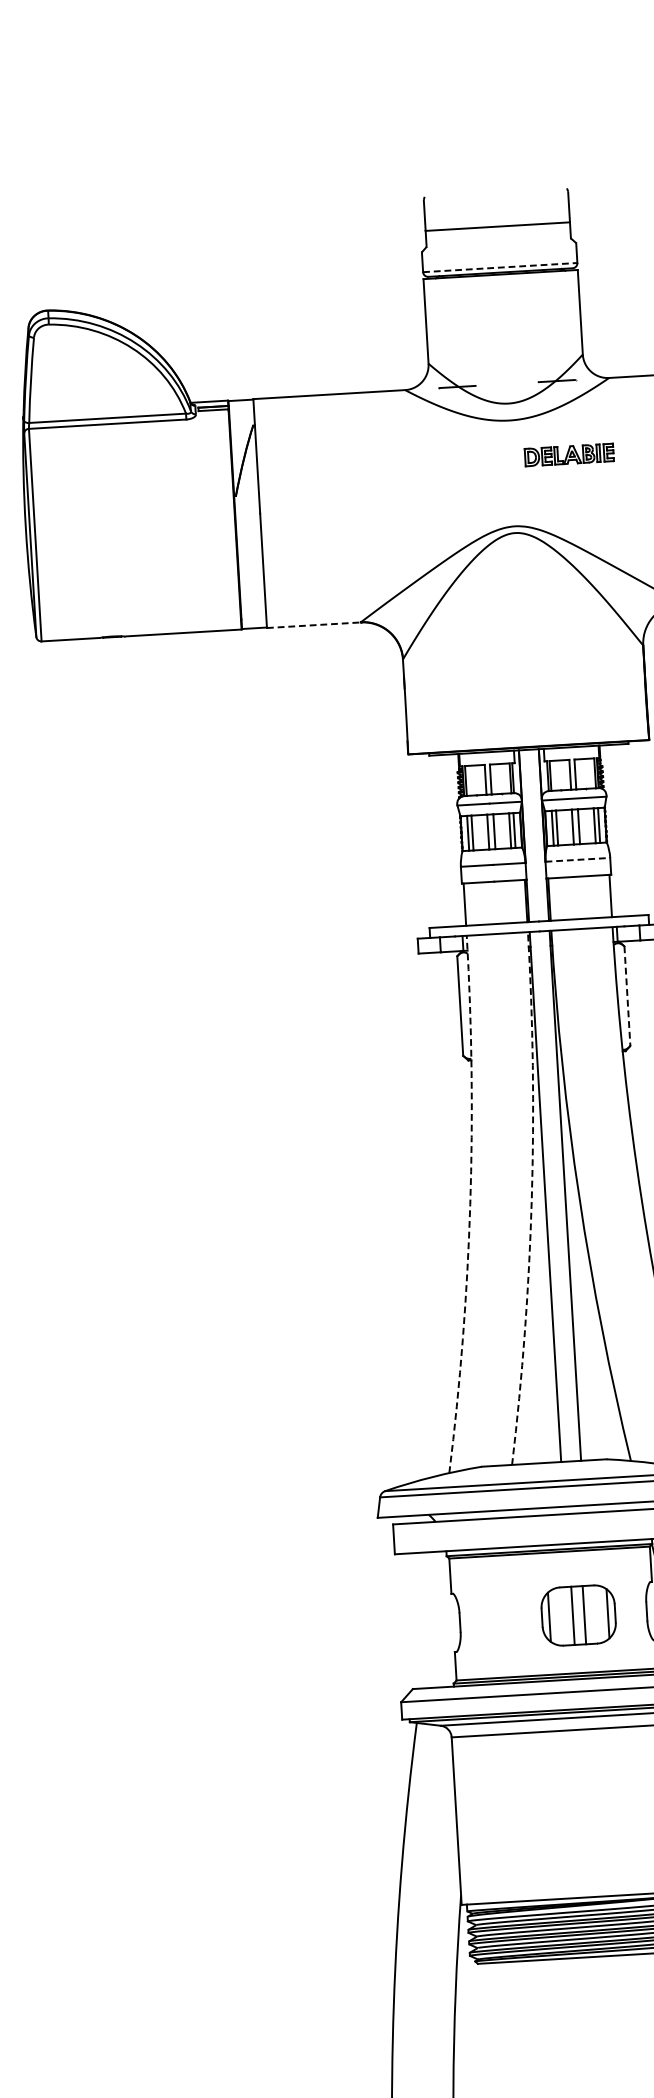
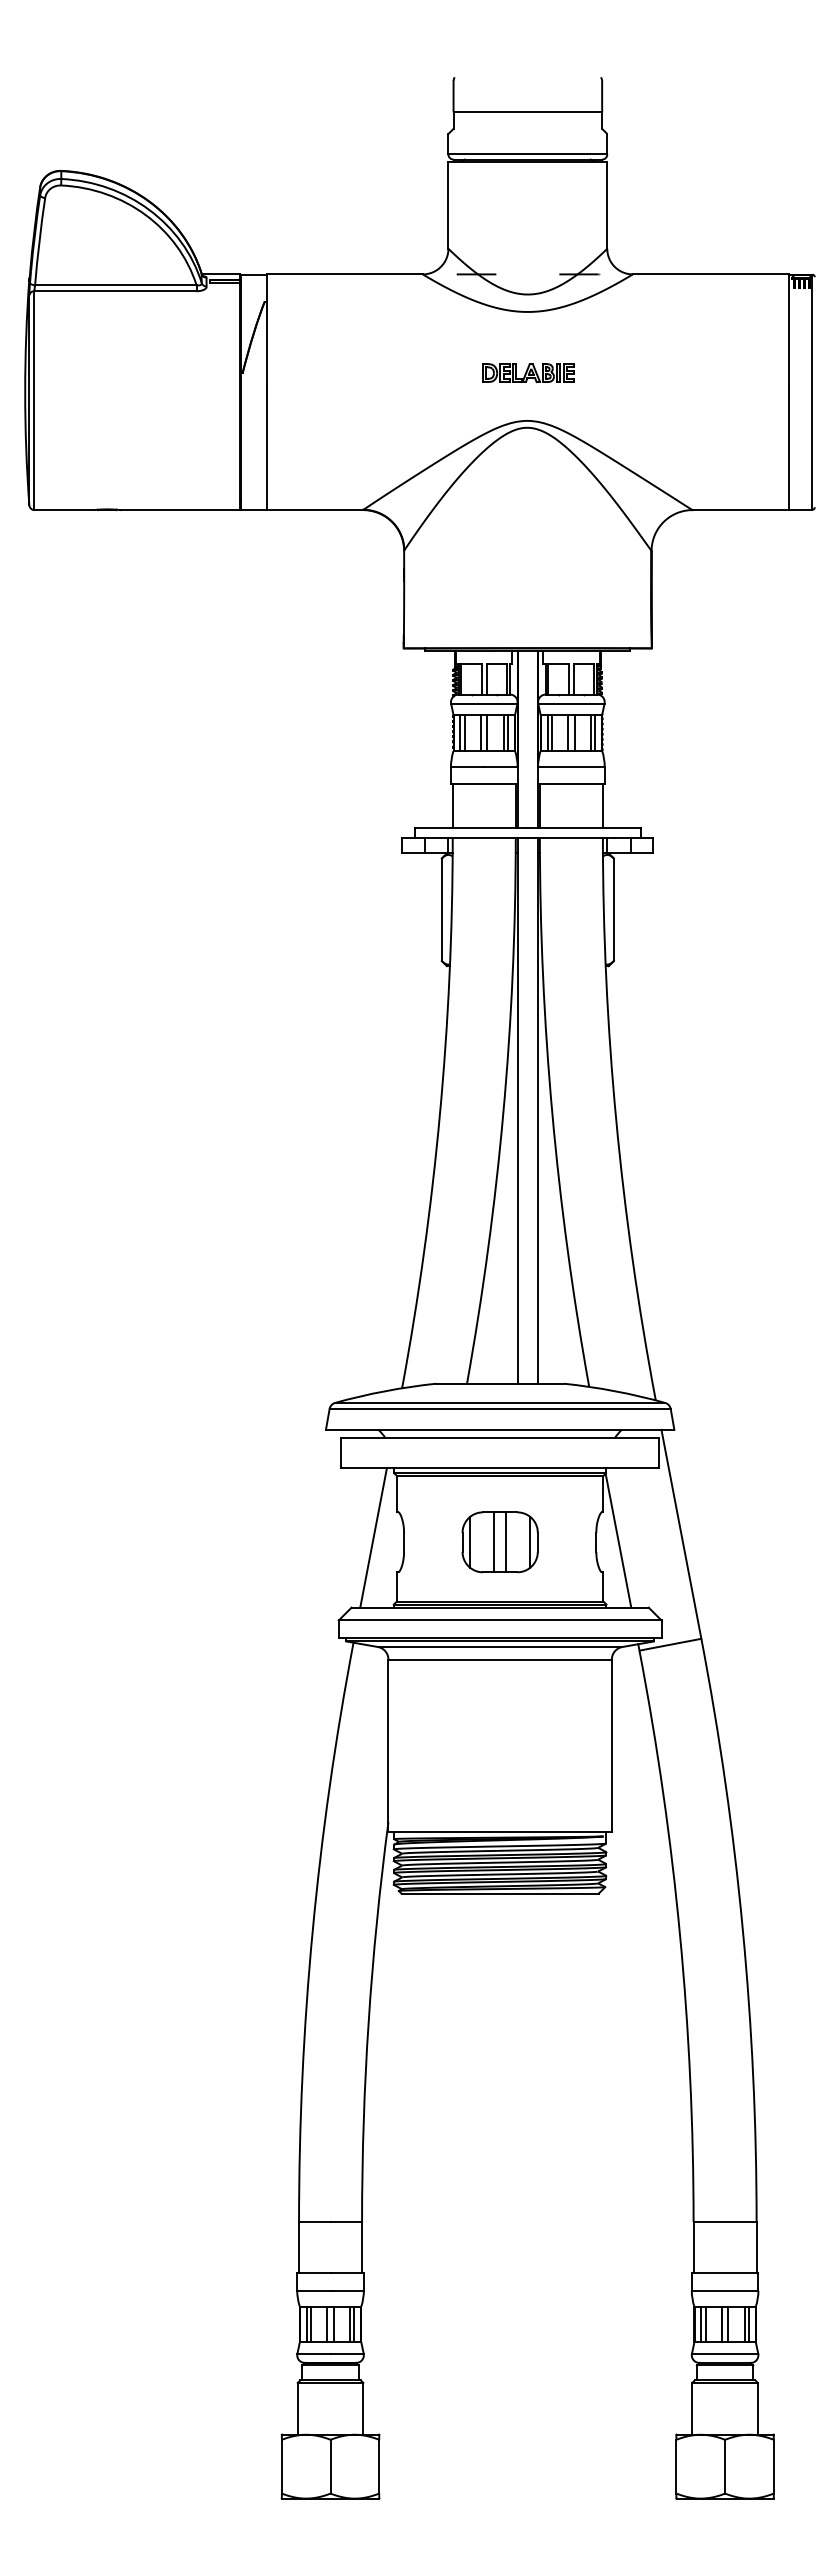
line: (500, 267) -> (528, 154), dashed -> solid
part: (569, 454) -> (528, 372), moved
line: (314, 625) -> (315, 510), dashed -> solid
line: (577, 859) -> (571, 766), dashed -> solid
line: (627, 996) -> (613, 910), dashed -> solid
arc: (531, 1198) -> (503, 1111), dashed -> solid
arc: (469, 1205) -> (439, 1114), dashed -> solid
part: (578, 1615) -> (499, 1542), moved
line: (430, 1619) -> (373, 1537), added

